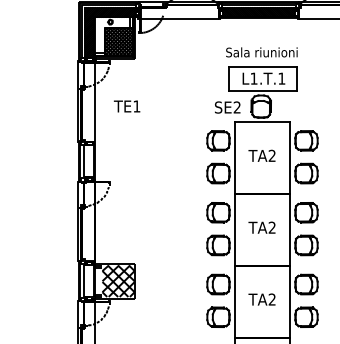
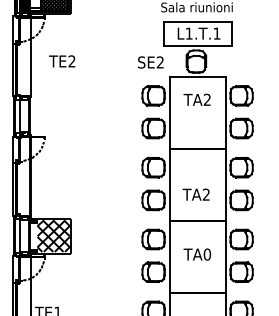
text: (136, 106) -> (71, 61), TE1 -> TE2
text: (227, 107) -> (150, 62), moved
text: (261, 155) -> (196, 99), moved
text: (261, 227) -> (195, 194), moved
text: (271, 299) -> (206, 254), TA2 -> TA0

